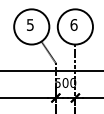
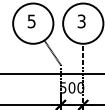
text: (73, 24) -> (81, 20), 6 -> 3

